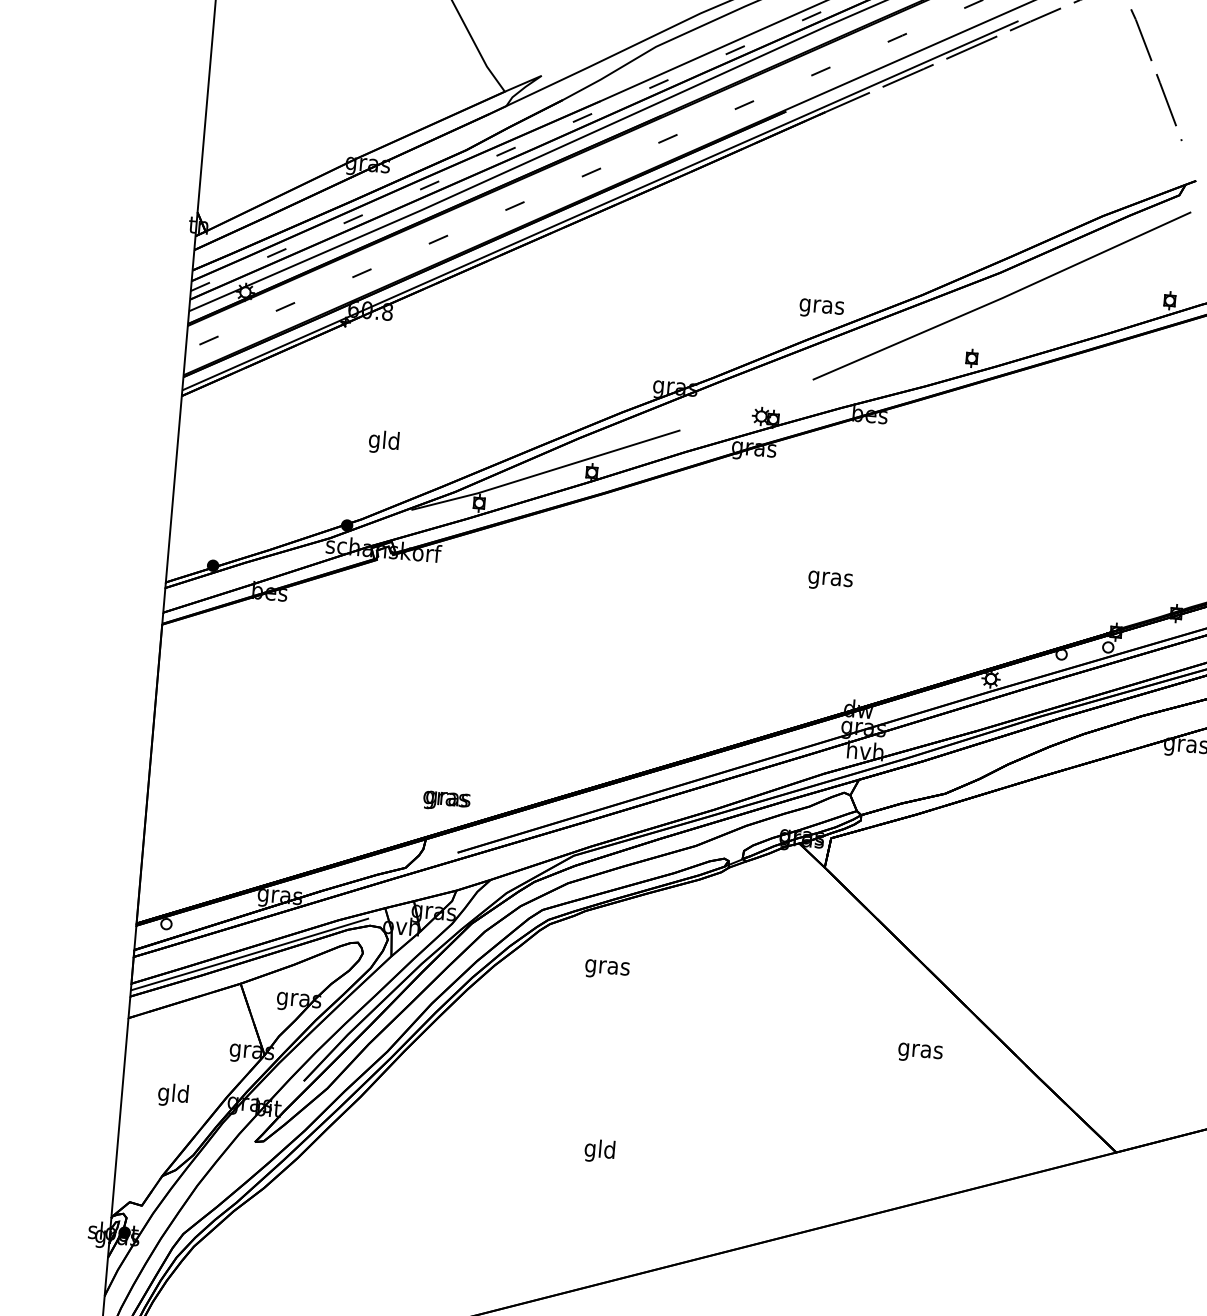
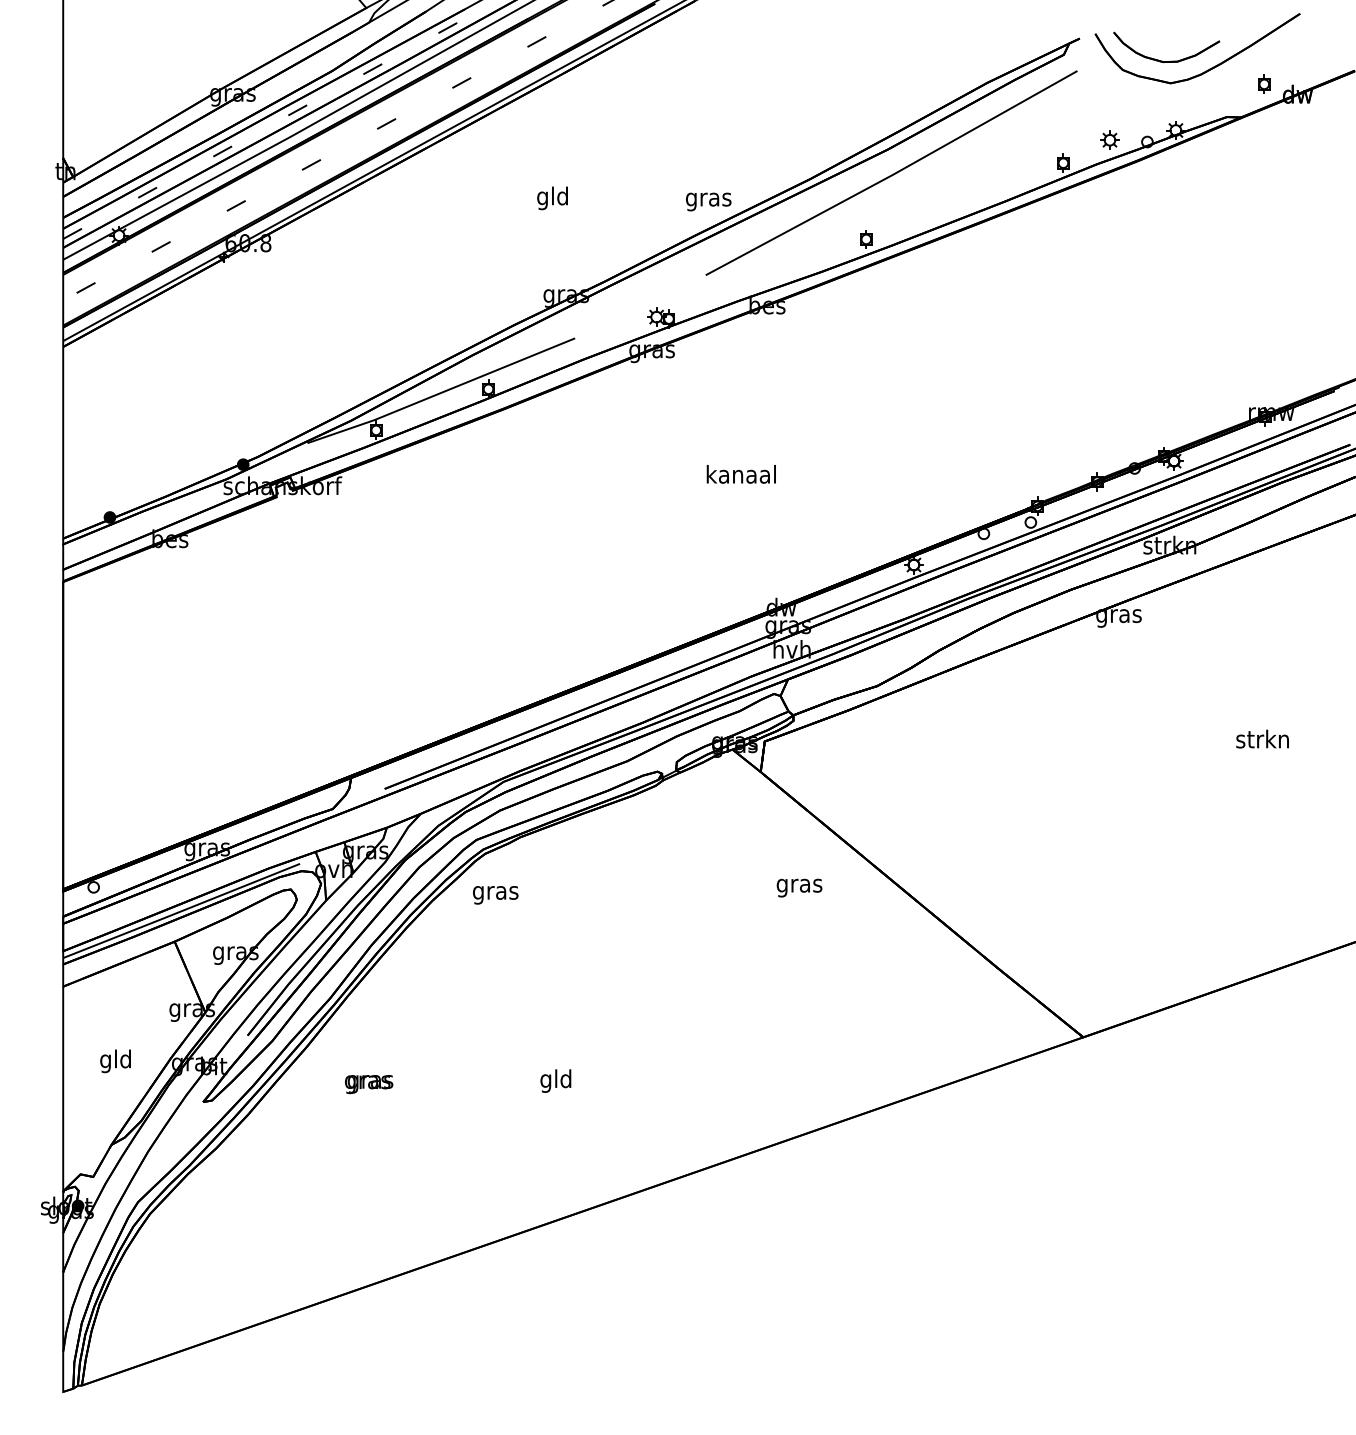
text: (383, 442) -> (552, 198), moved
text: (829, 578) -> (740, 476), gras -> kanaal
text: (447, 801) -> (369, 1084), moved
text: (607, 969) -> (495, 895), moved
text: (920, 1052) -> (799, 887), moved

